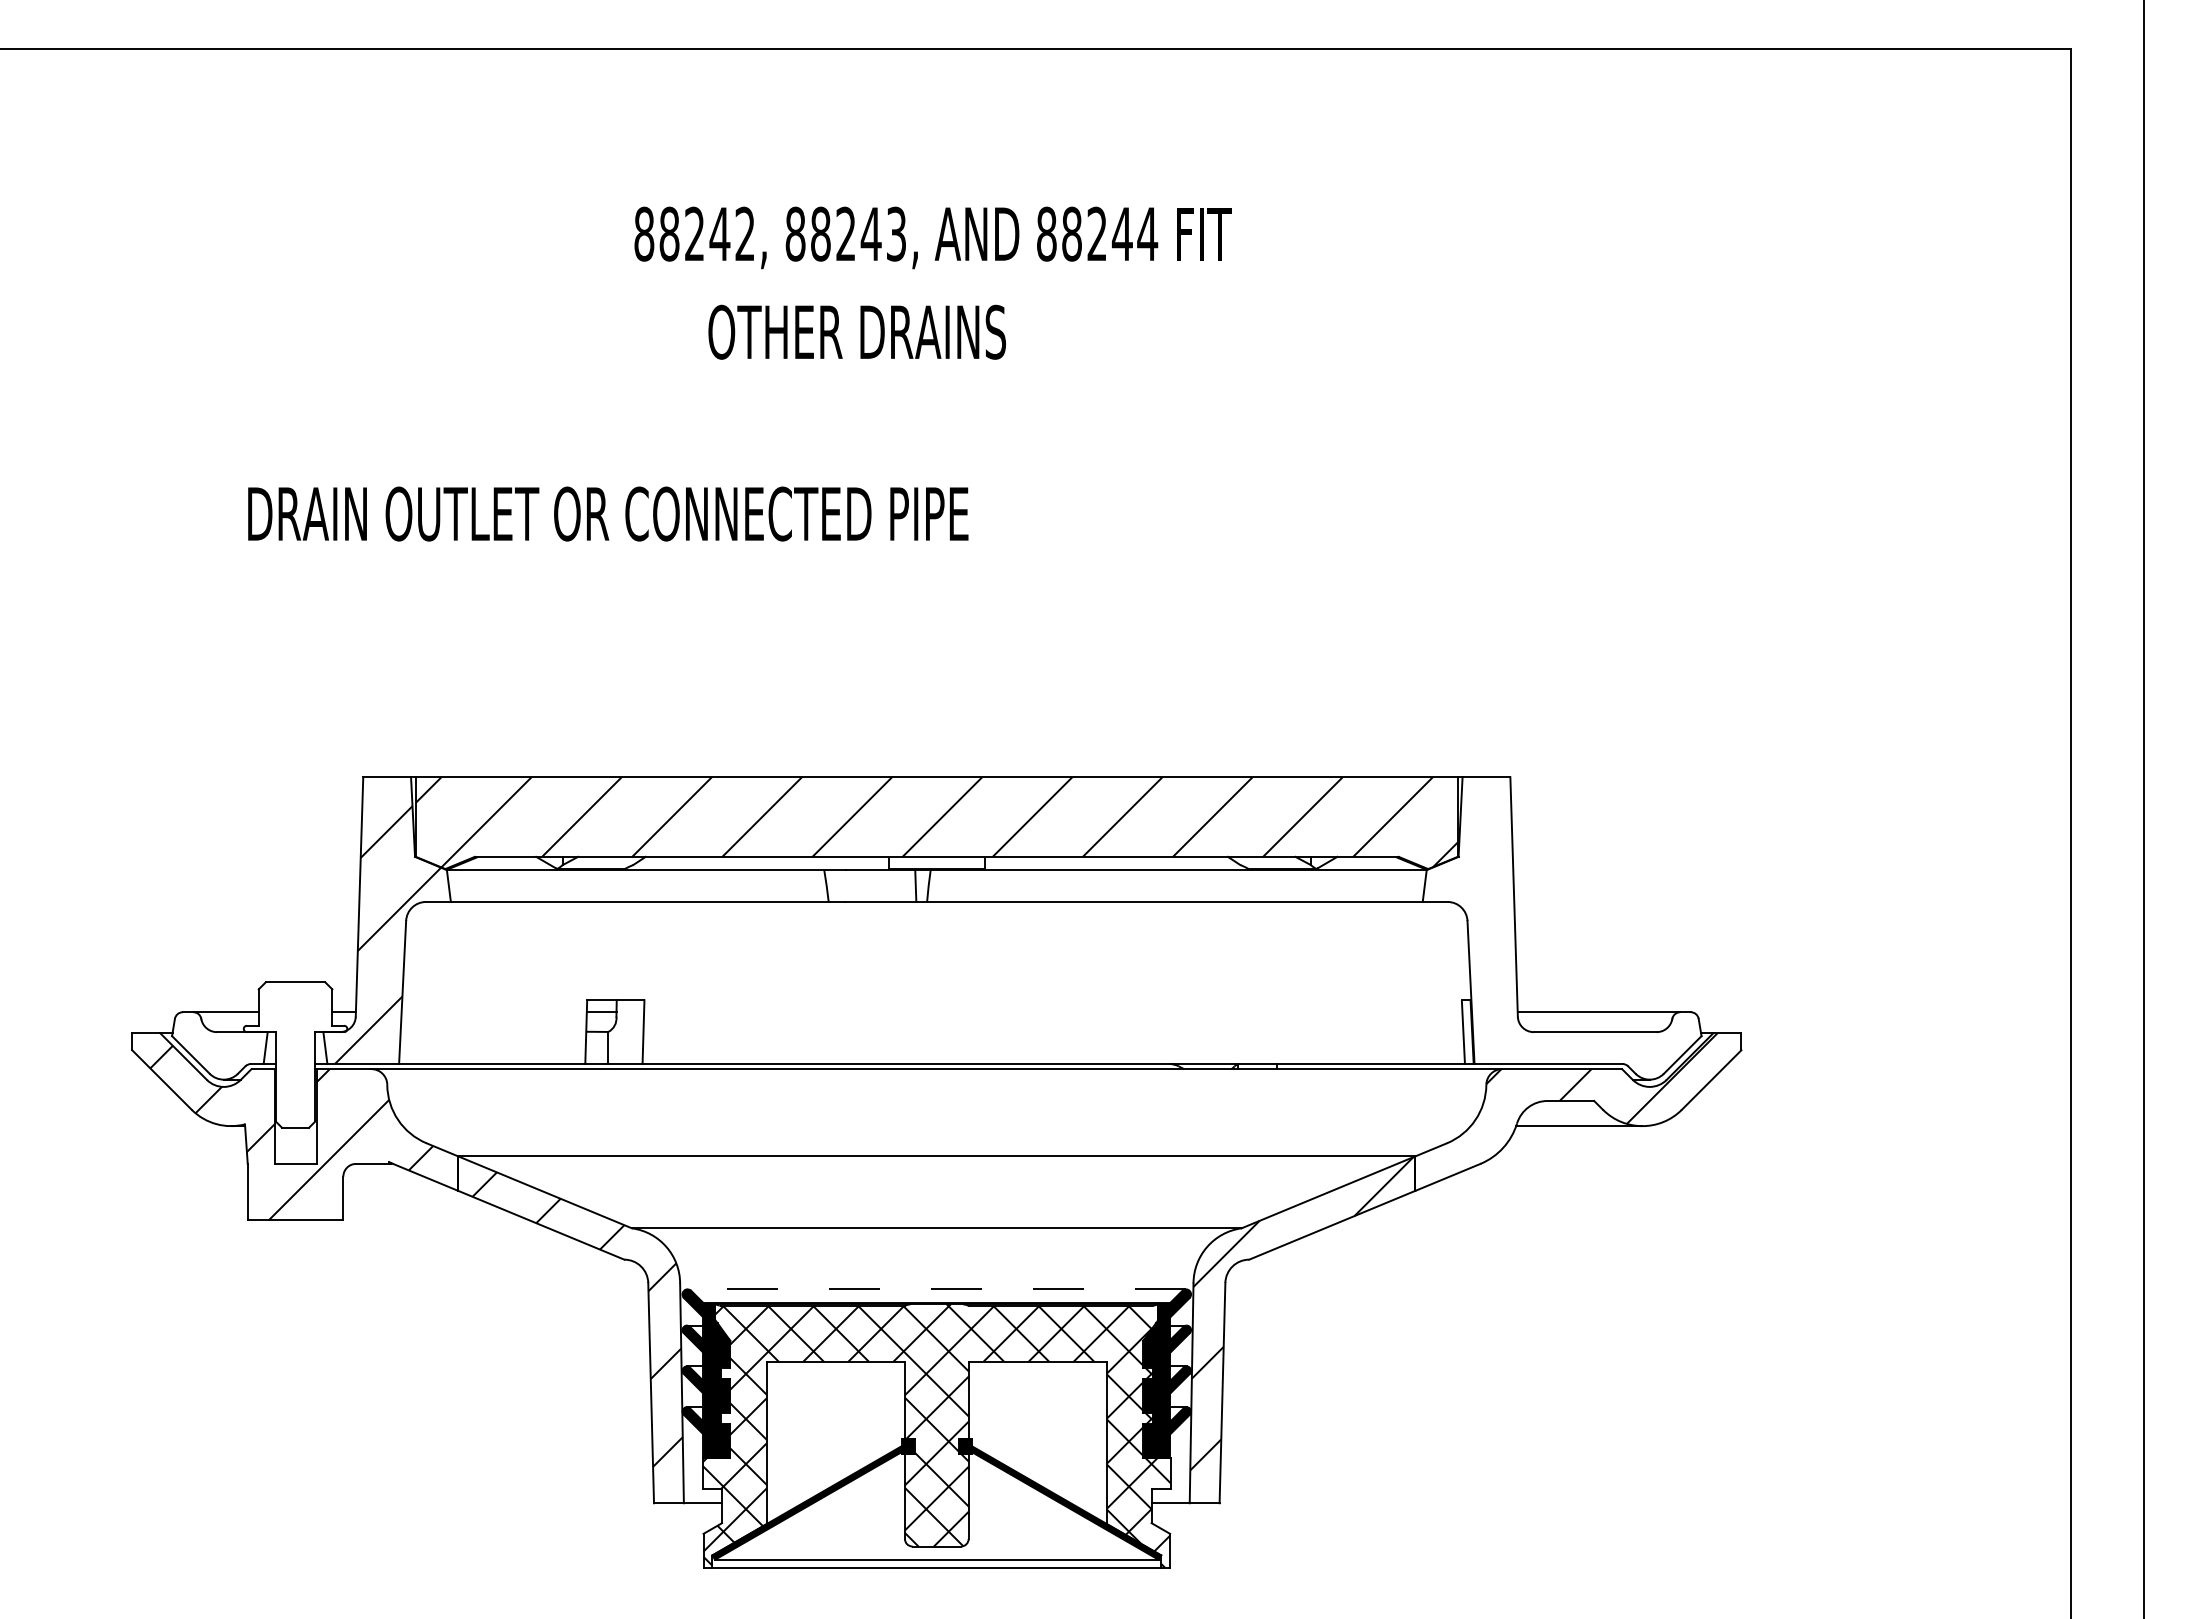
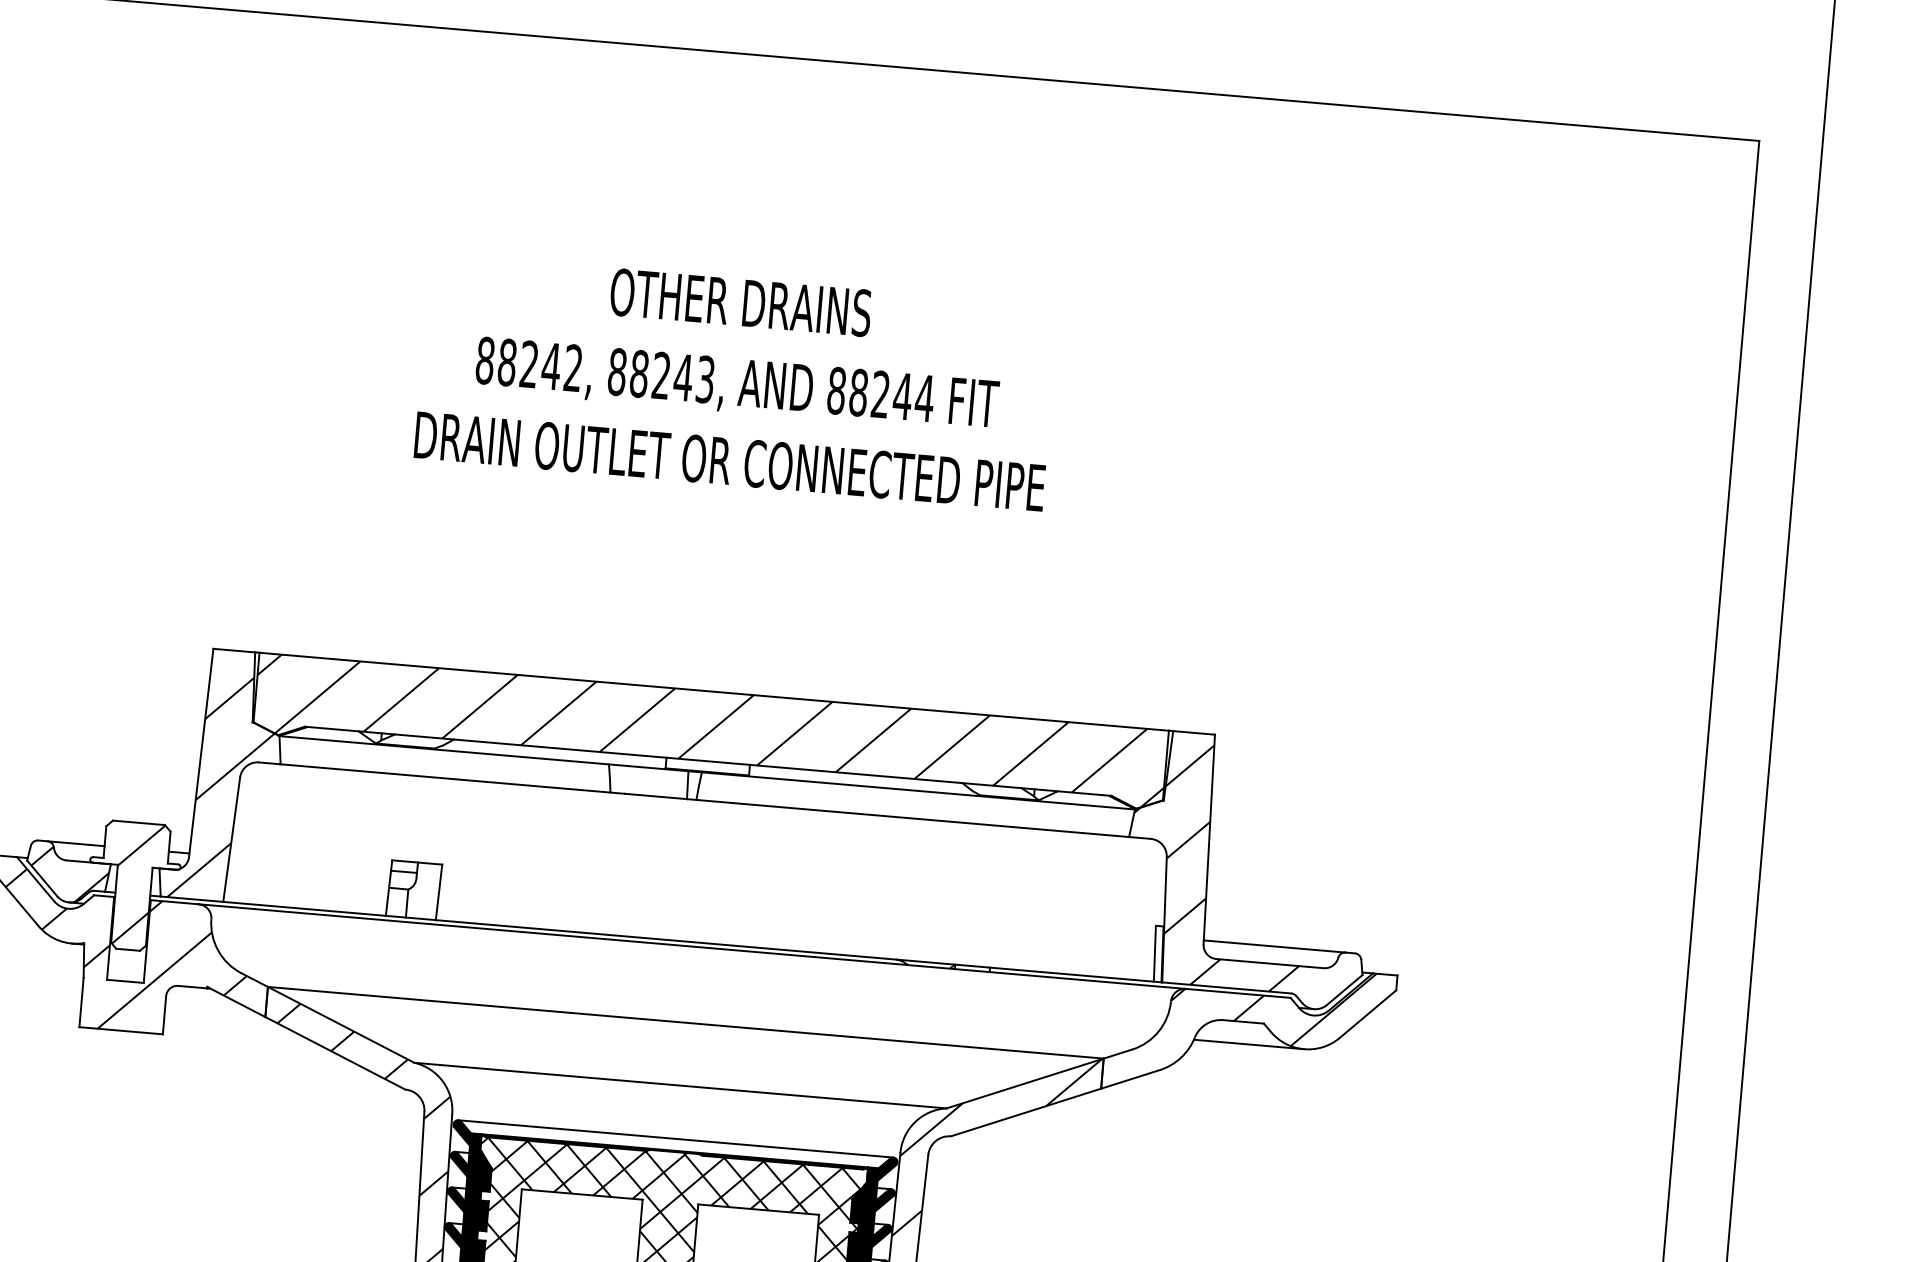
text: (932, 237) -> (736, 385), moved
text: (856, 331) -> (740, 301), moved
text: (608, 513) -> (730, 461), moved
hatch: (1527, 926) -> (1218, 866), added
hatch: (221, 1047) -> (69, 874), added
hatch: (300, 1052) -> (138, 884), added
line: (936, 1289) -> (675, 1138), dashed -> solid

